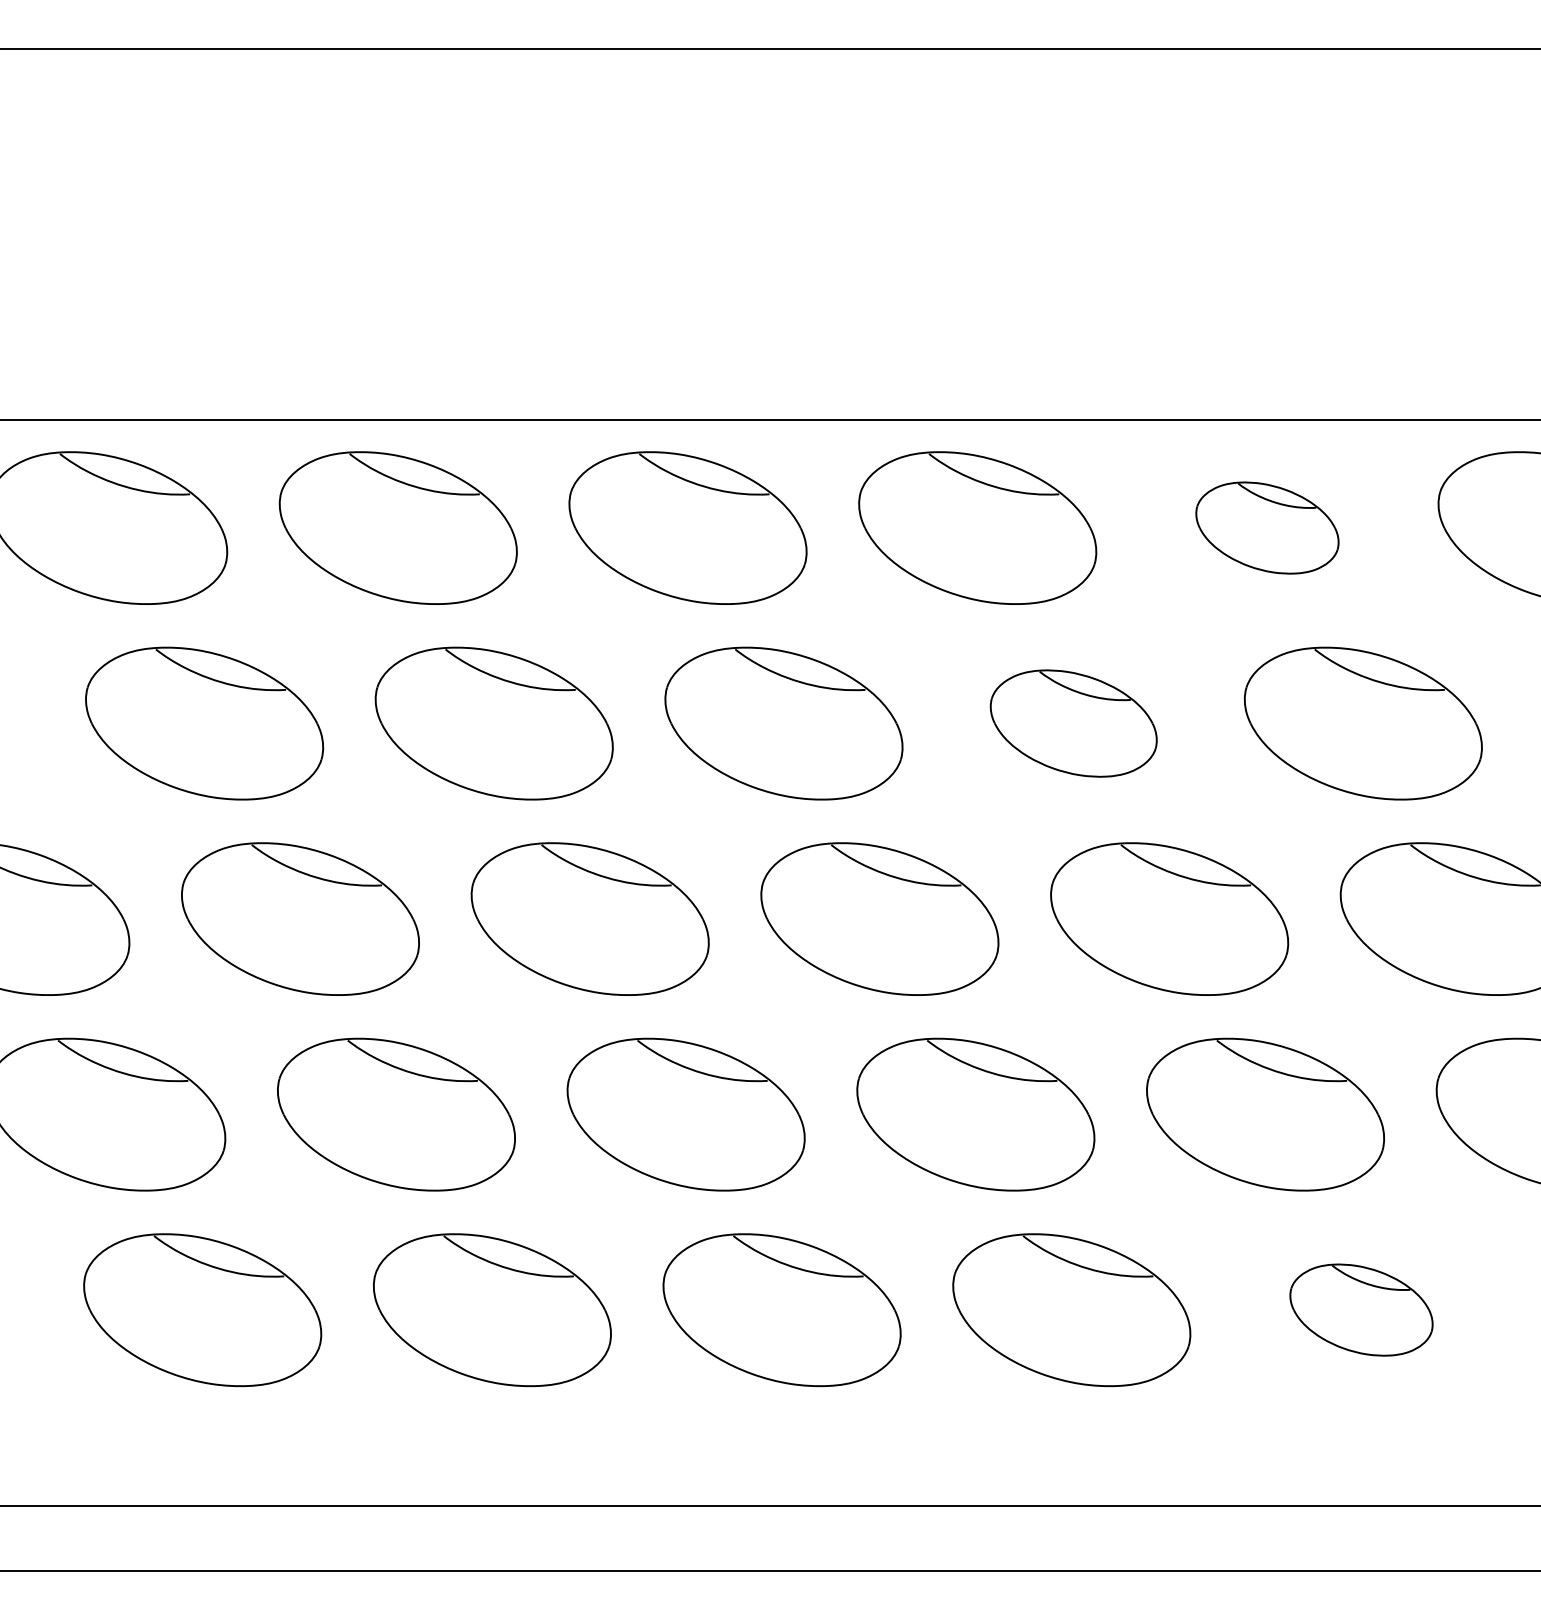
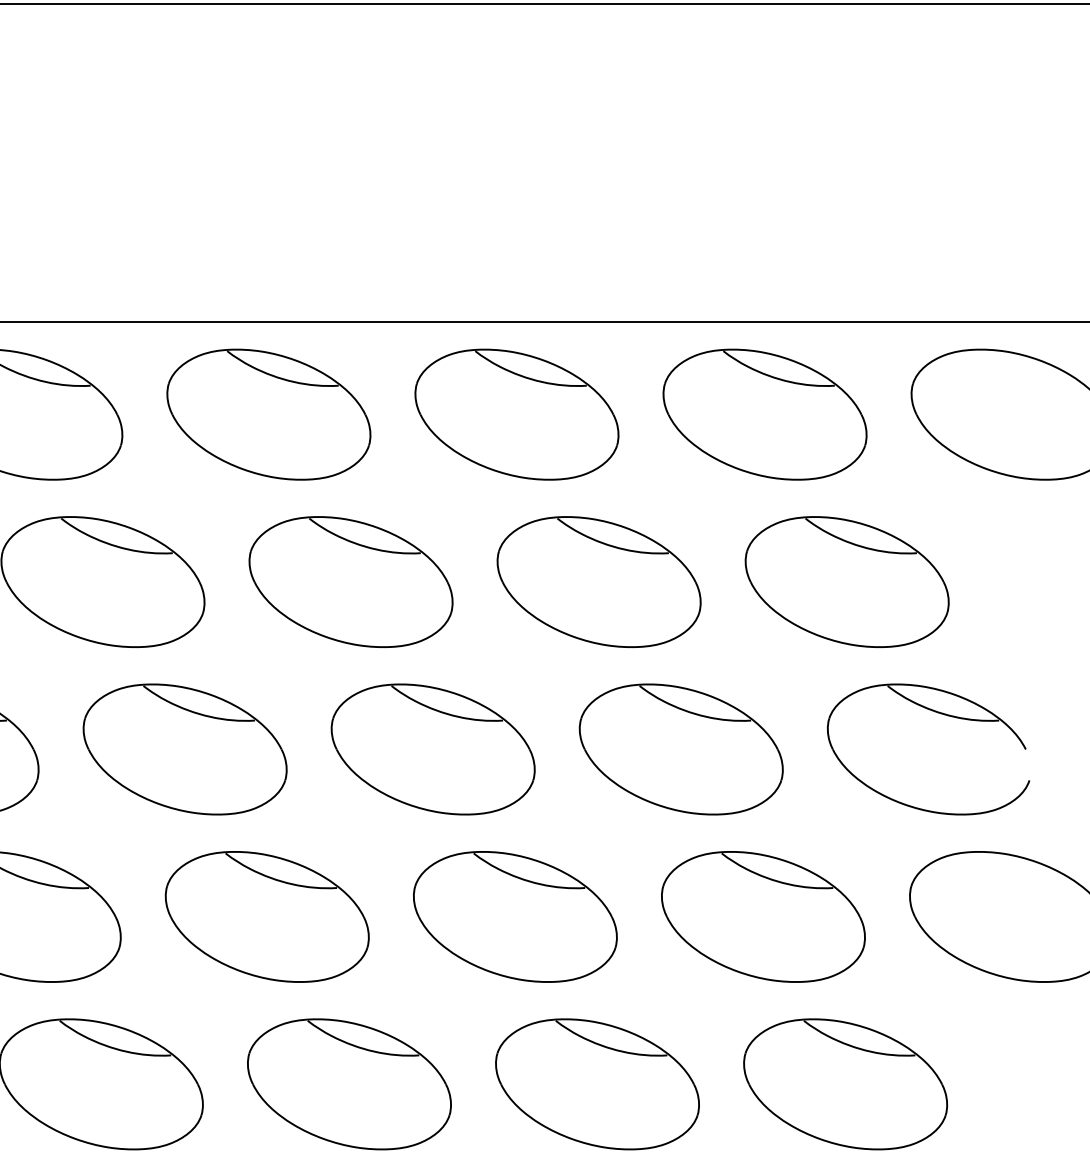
part: (1267, 527) -> (765, 414), size x1.67
part: (1073, 723) -> (598, 581), size x1.43
part: (1361, 1309) -> (845, 1083), size x1.67

